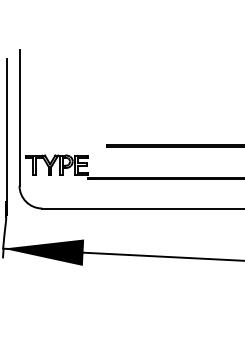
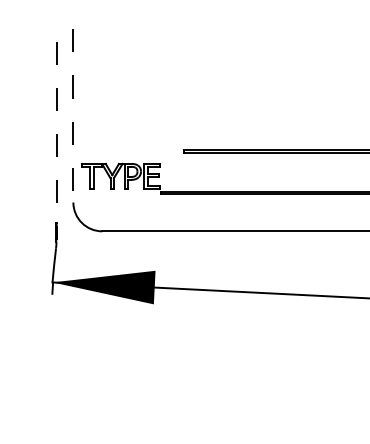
line: (19, 117) -> (73, 115), solid -> dashed
line: (7, 137) -> (57, 140), solid -> dashed

